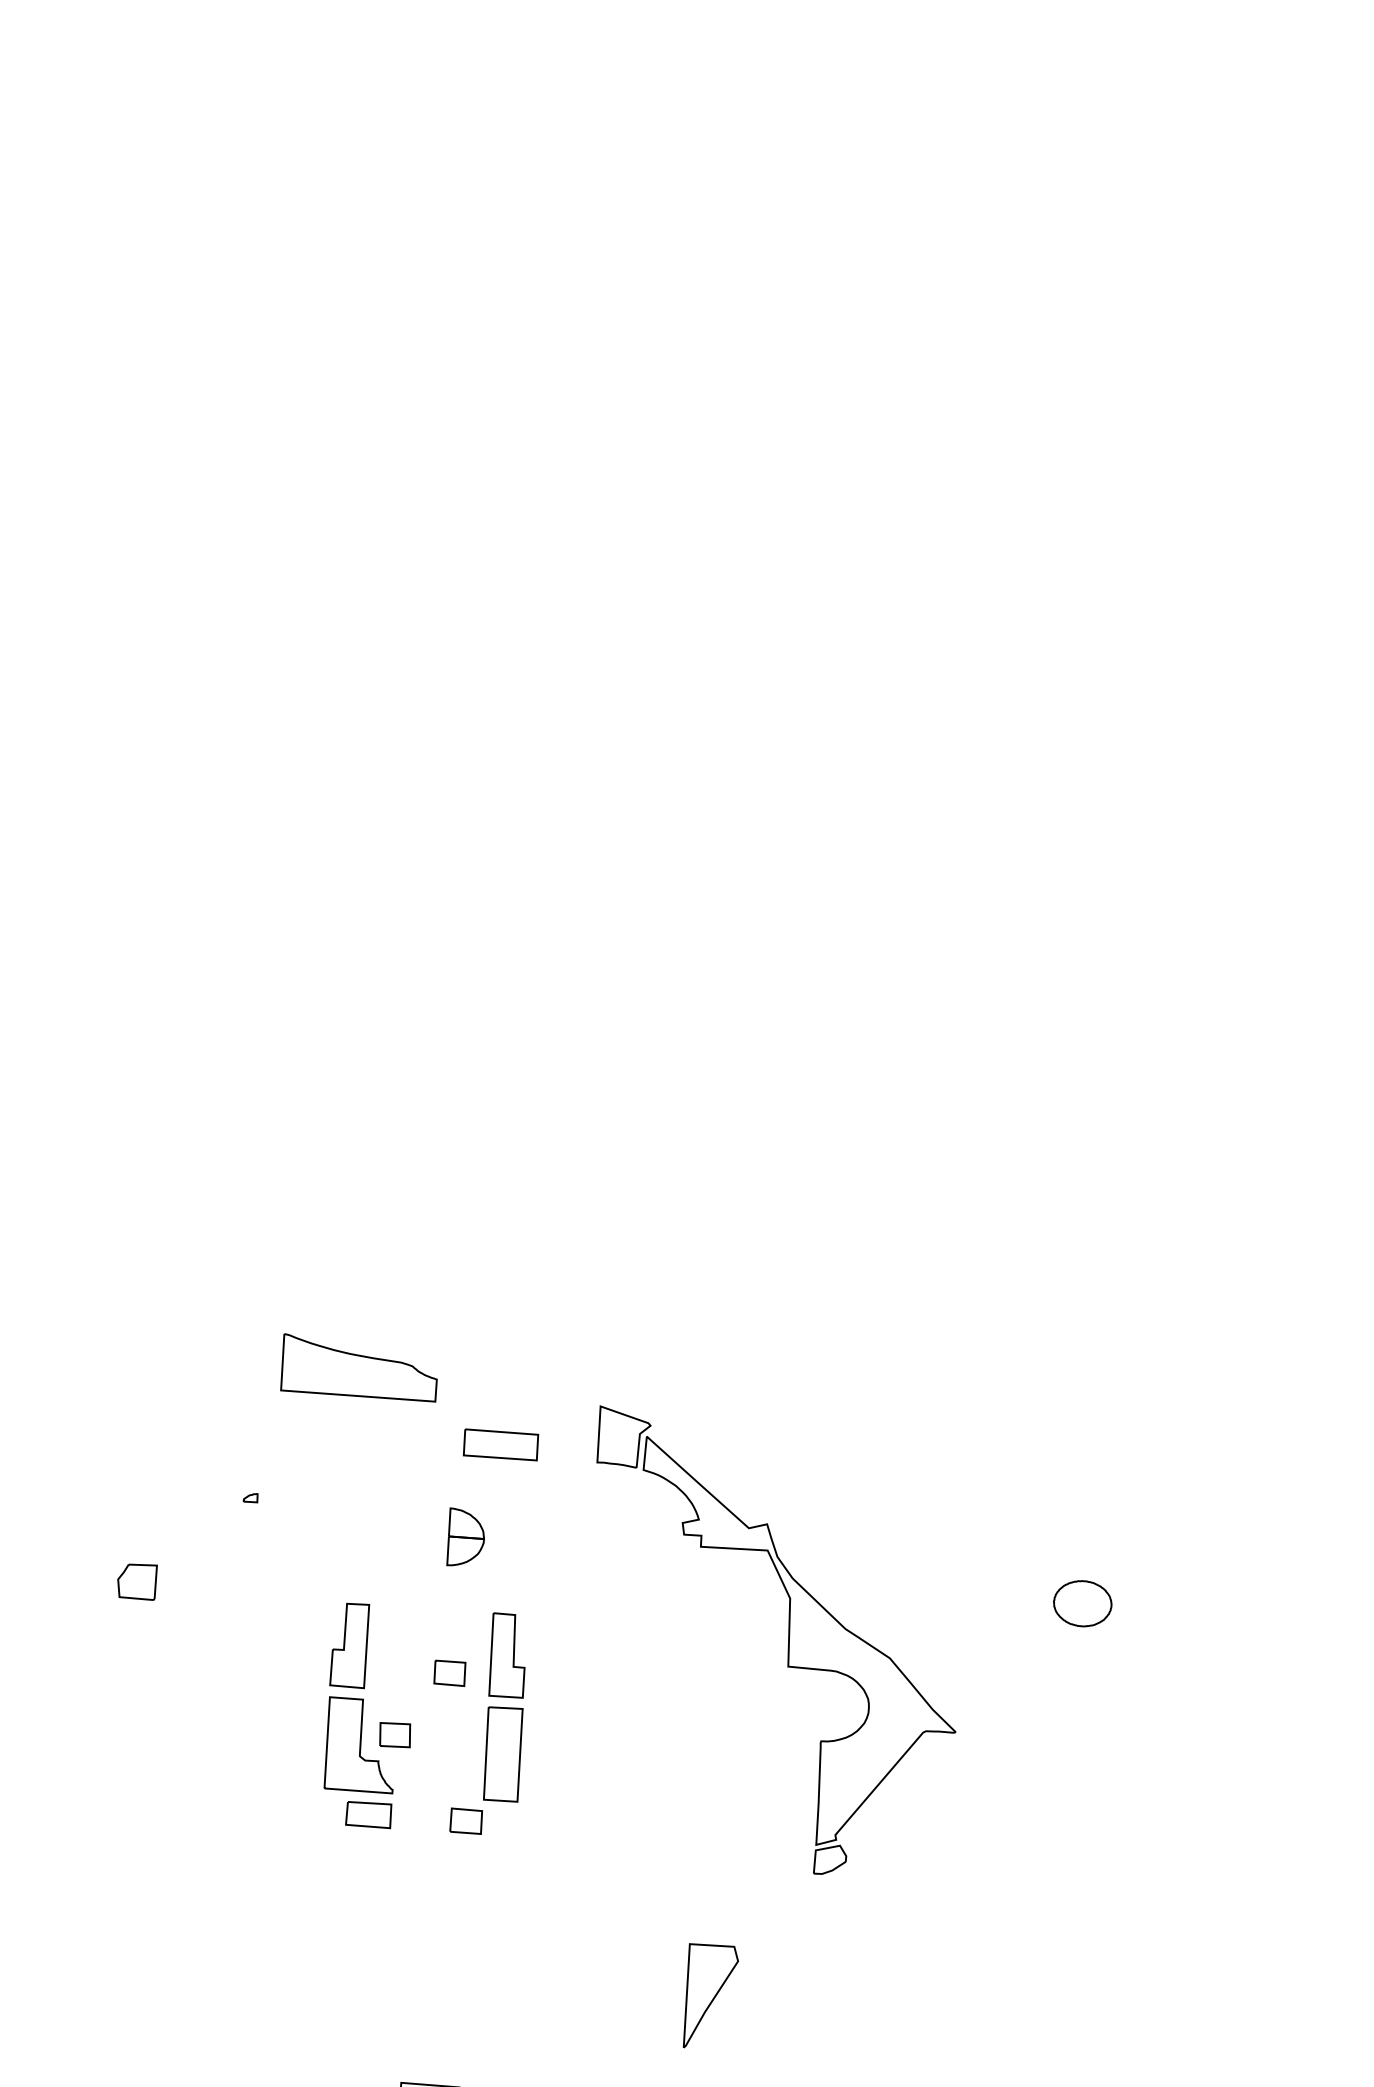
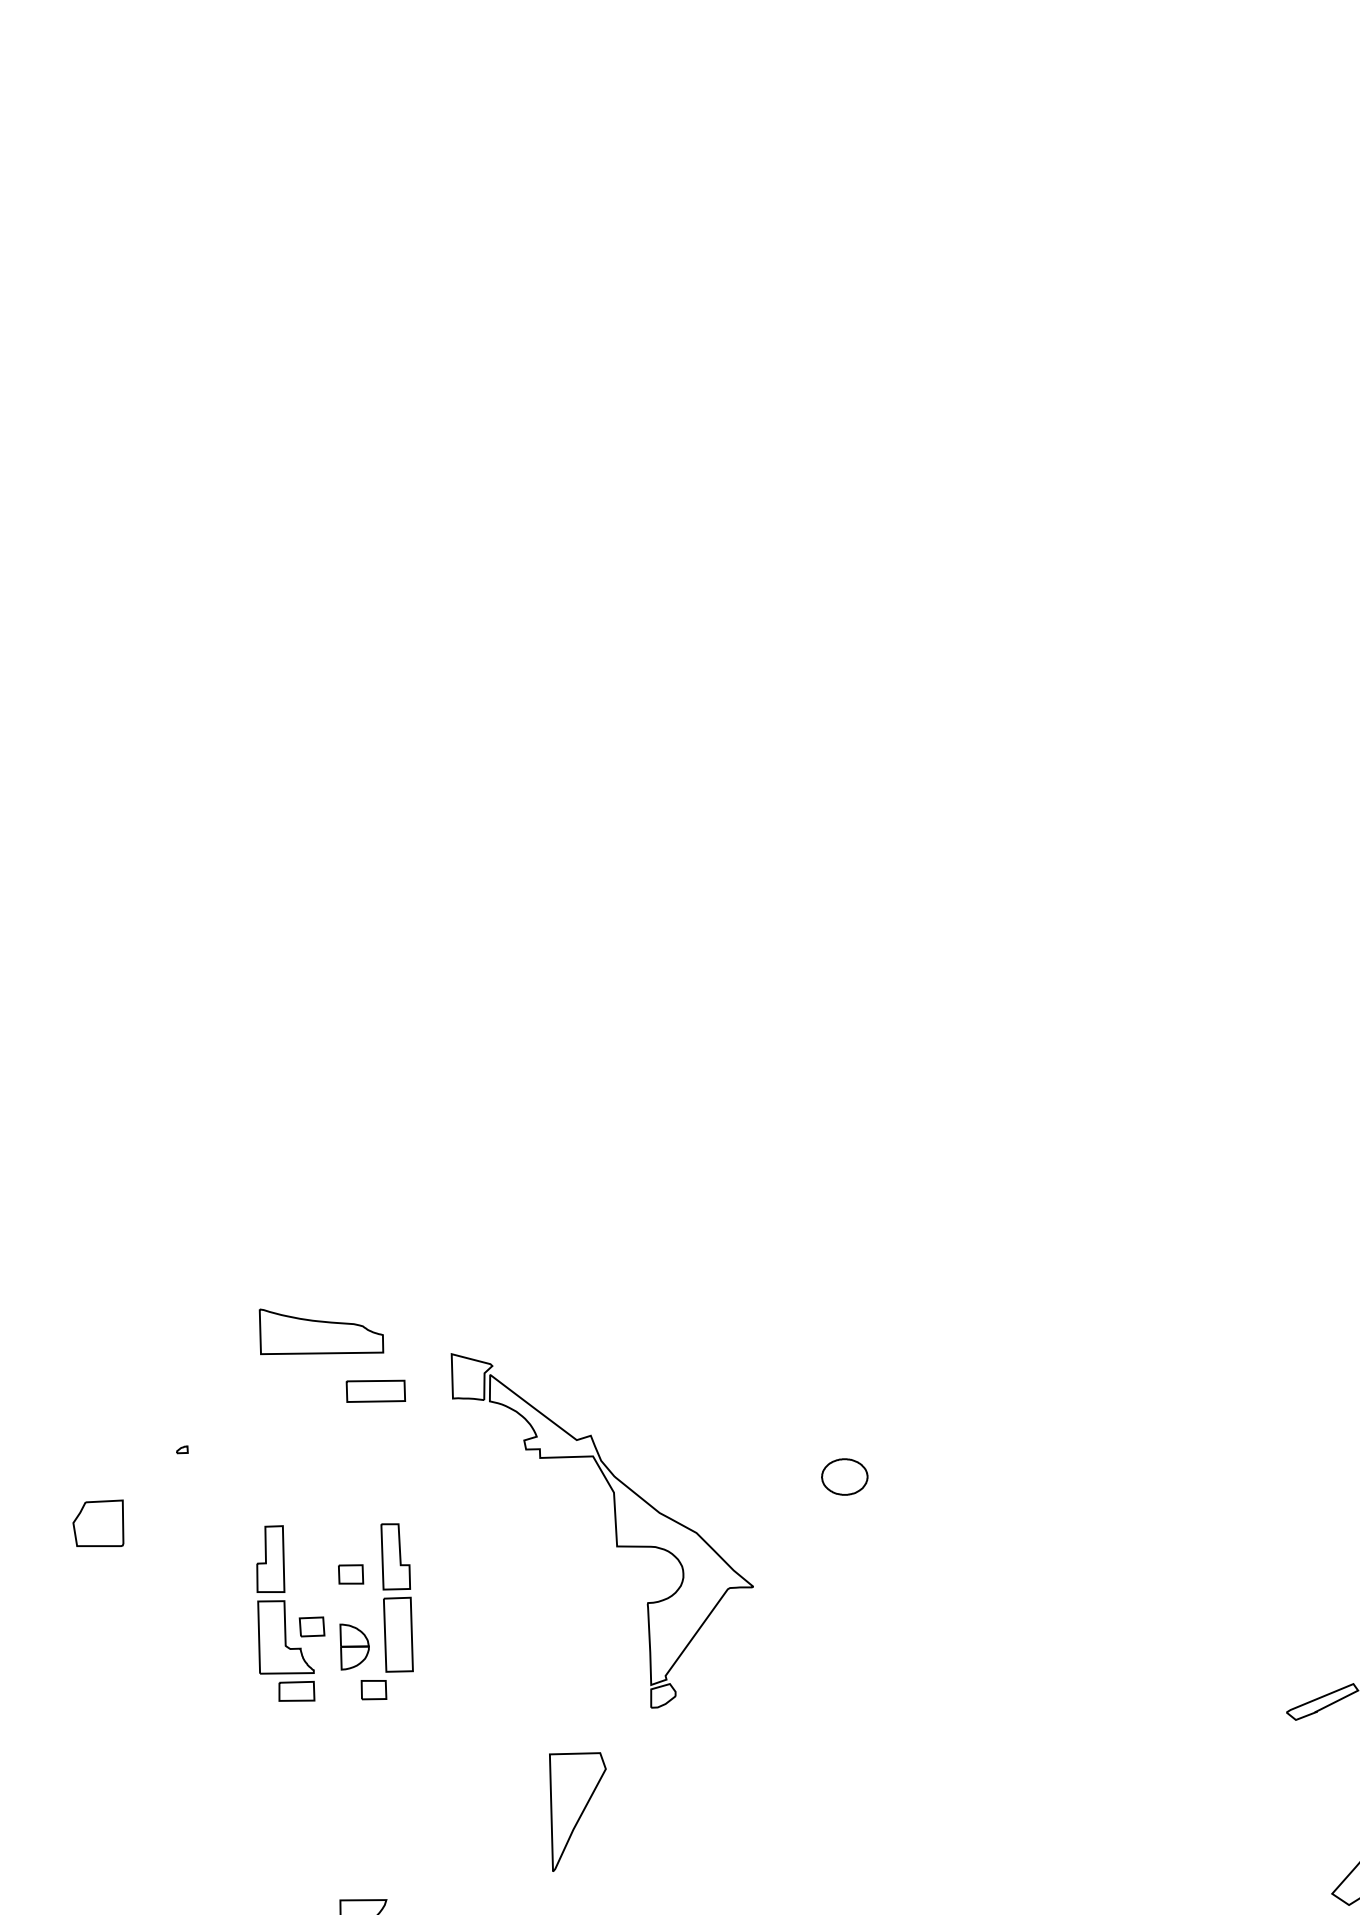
part: (359, 1368) -> (321, 1331), moved
part: (465, 1537) -> (354, 1646), moved
part: (137, 1580) -> (98, 1522), size x1.67
part: (709, 1996) -> (577, 1811), size x1.43

